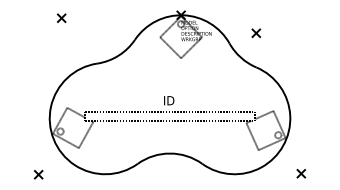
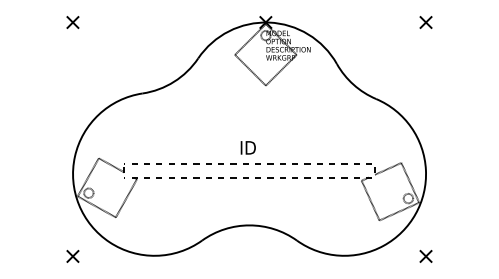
part: (61, 17) -> (72, 21), moved
part: (256, 32) -> (426, 21), moved
part: (301, 173) -> (426, 256), moved
part: (38, 174) -> (72, 256), moved

